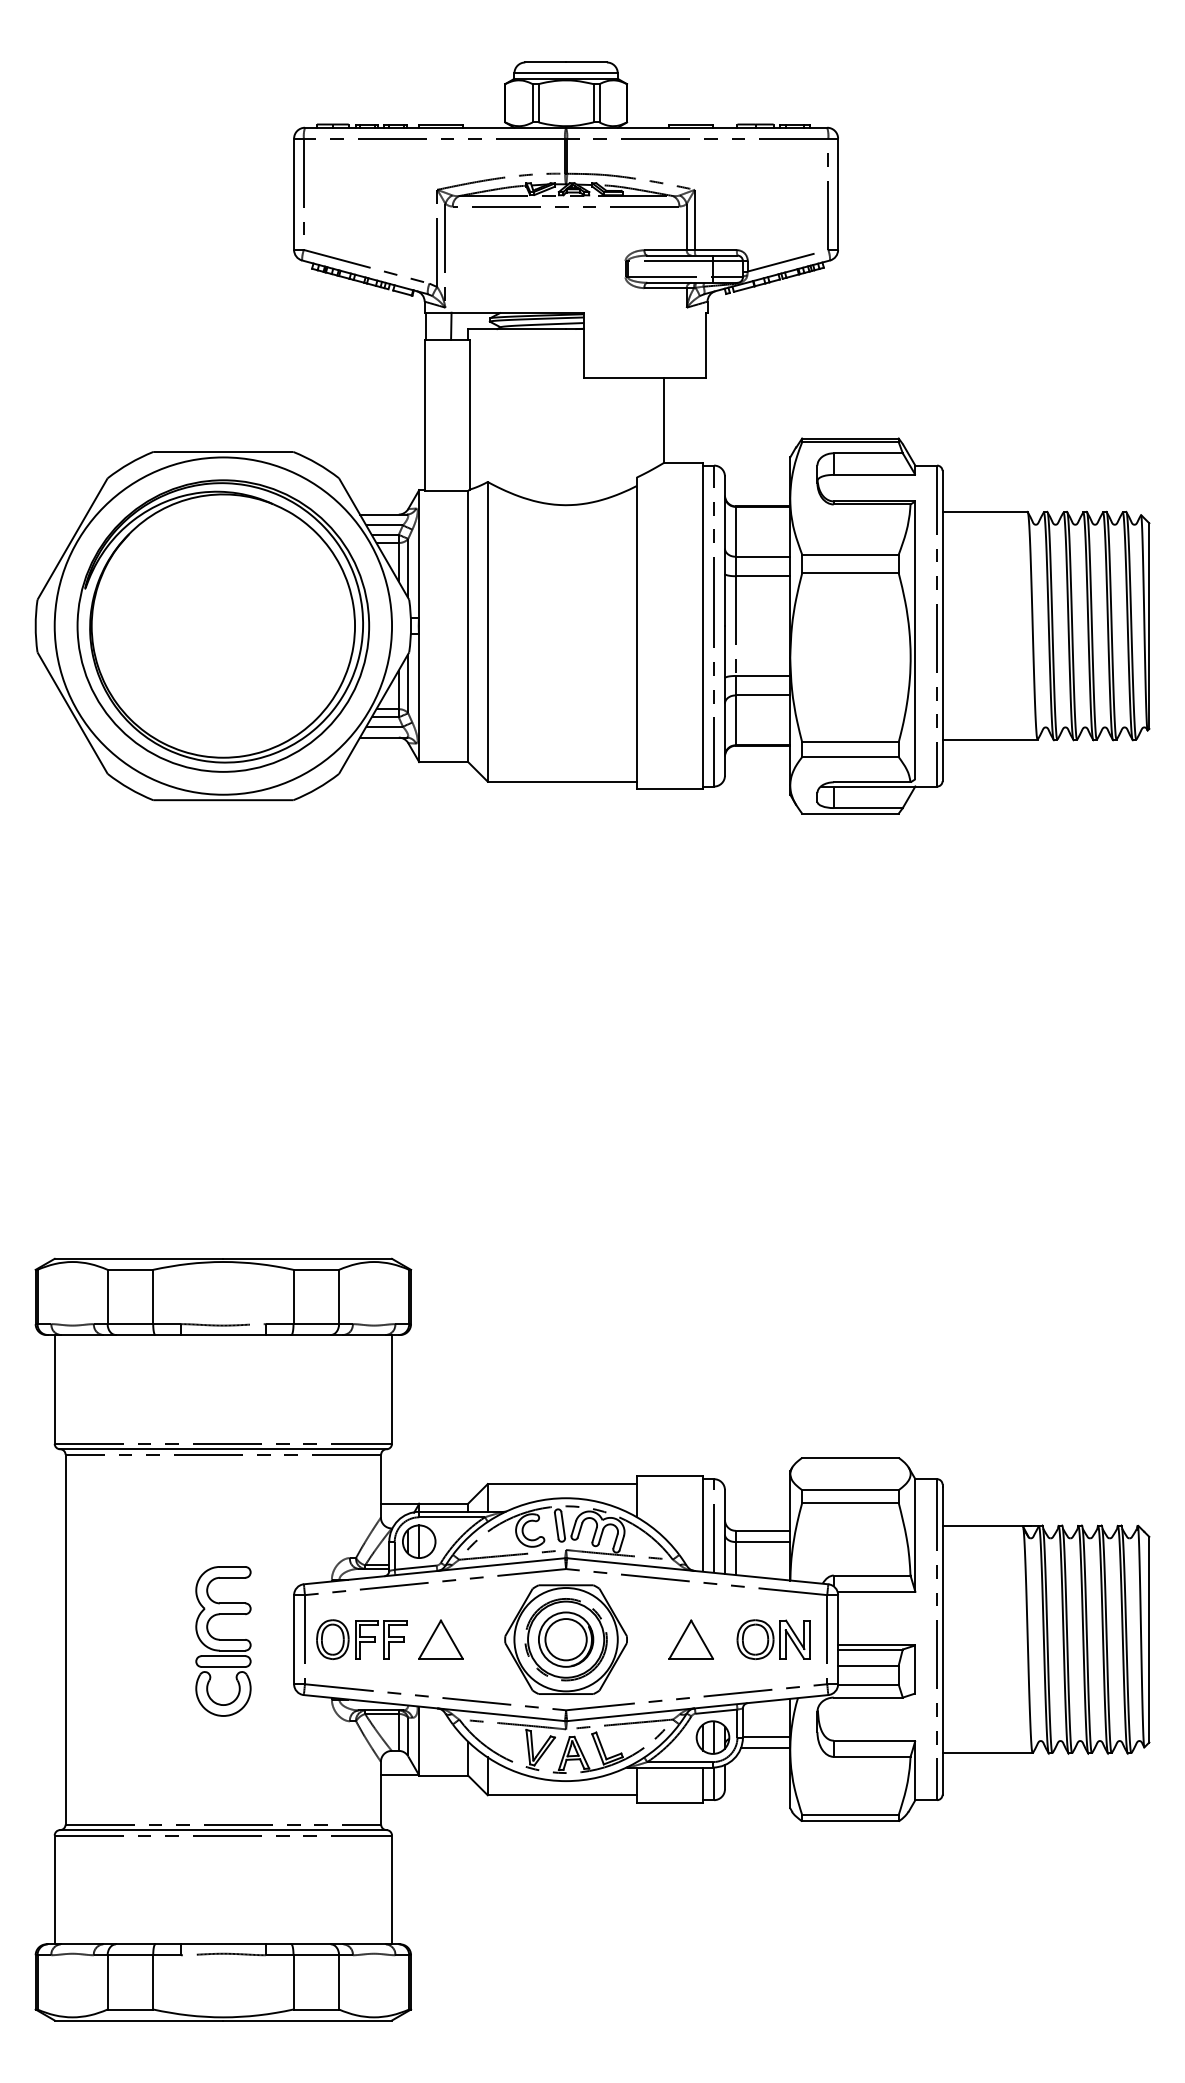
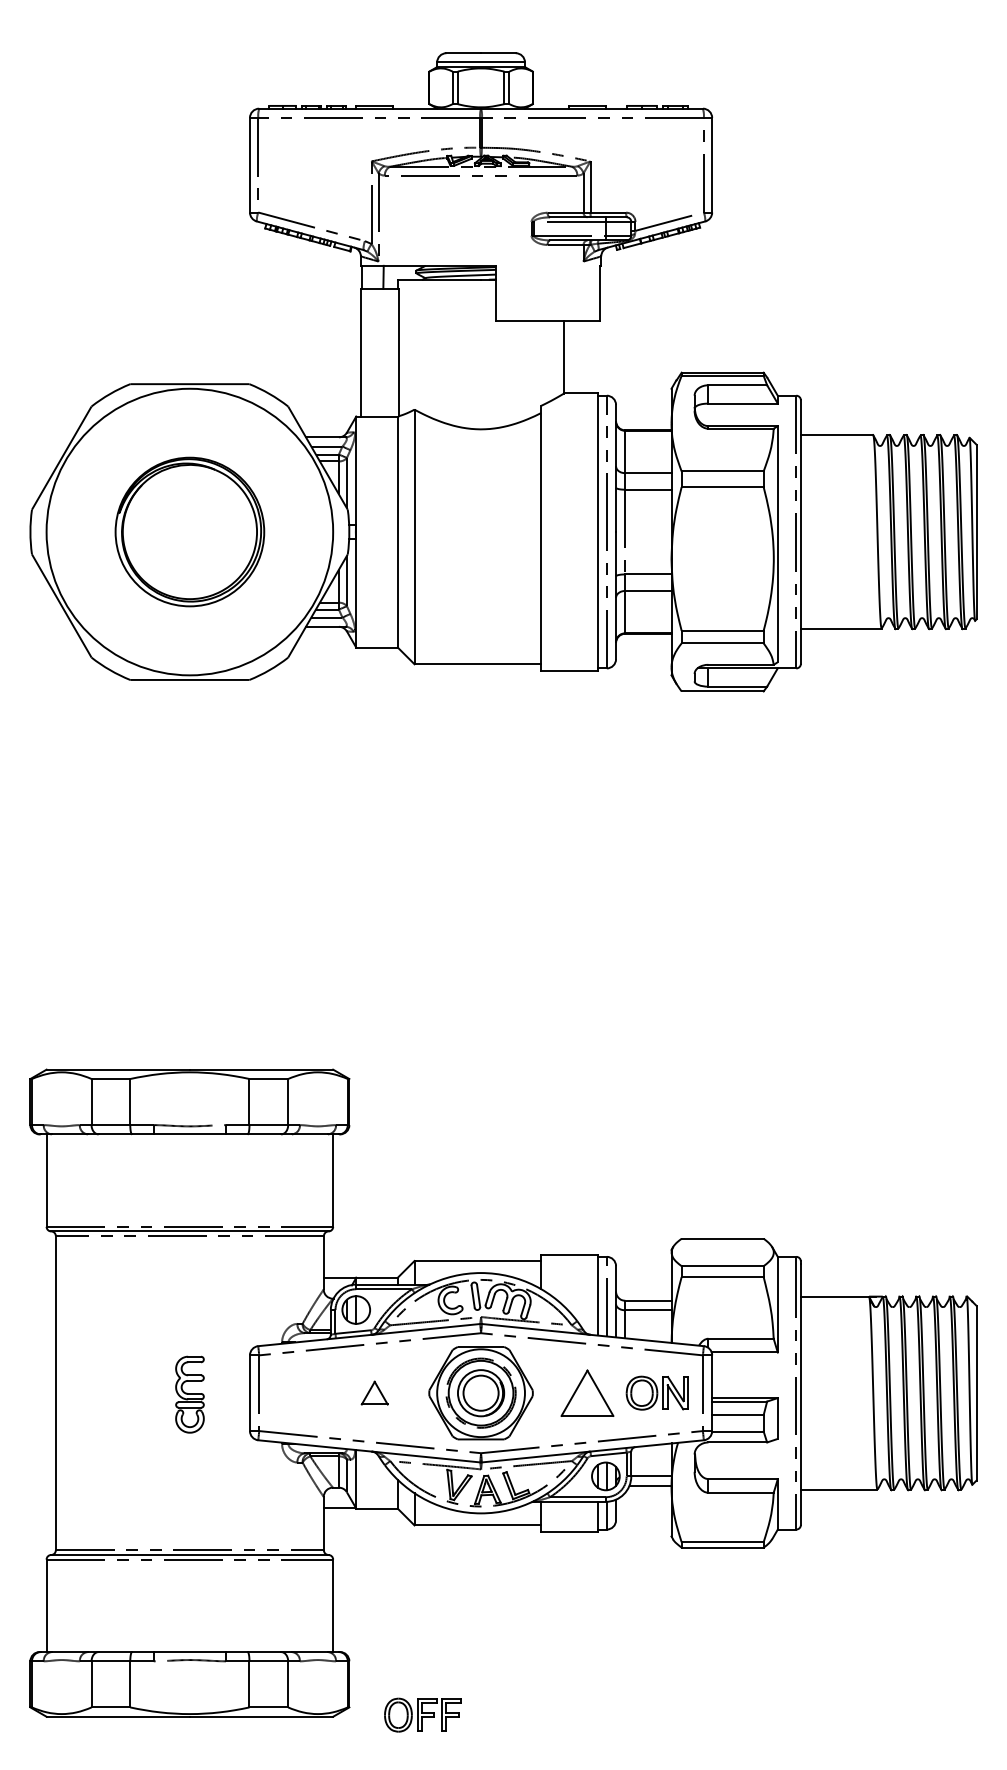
part: (223, 625) -> (189, 531), size x0.6
part: (361, 1639) -> (422, 1715), moved
part: (440, 1639) -> (374, 1393), size x0.7
part: (690, 1639) -> (586, 1393), size x1.4
part: (223, 1641) -> (189, 1394), size x0.6

